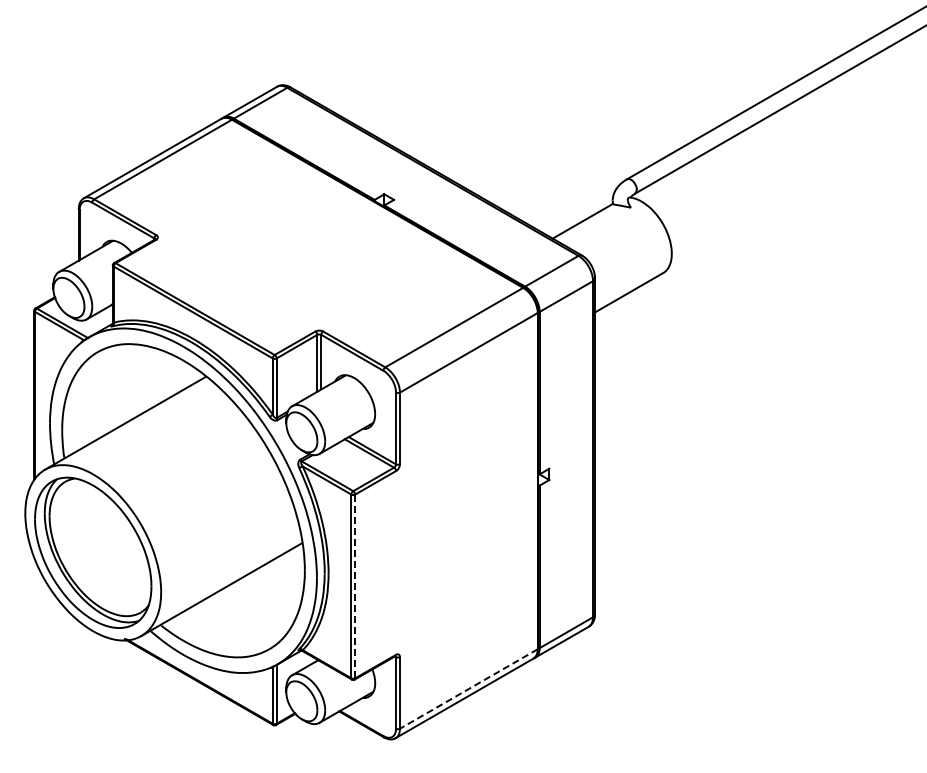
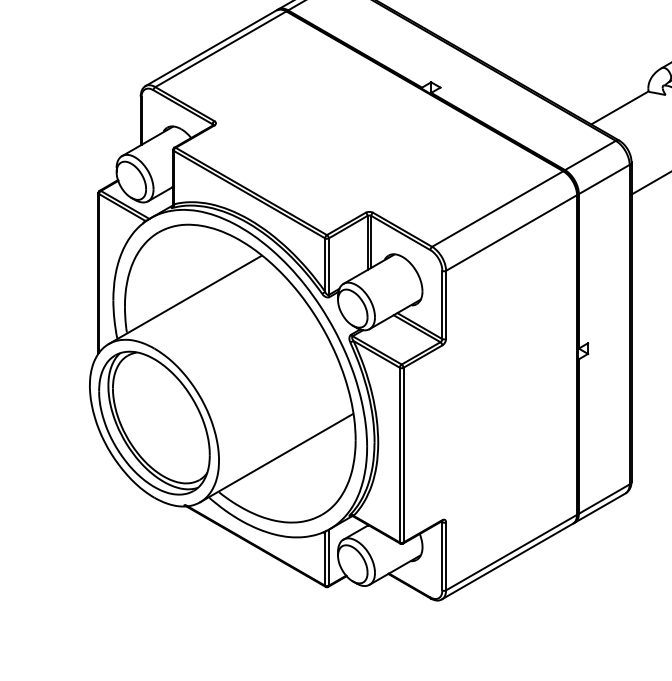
line: (355, 586) -> (403, 455), dashed -> solid
line: (468, 688) -> (511, 552), dashed -> solid

